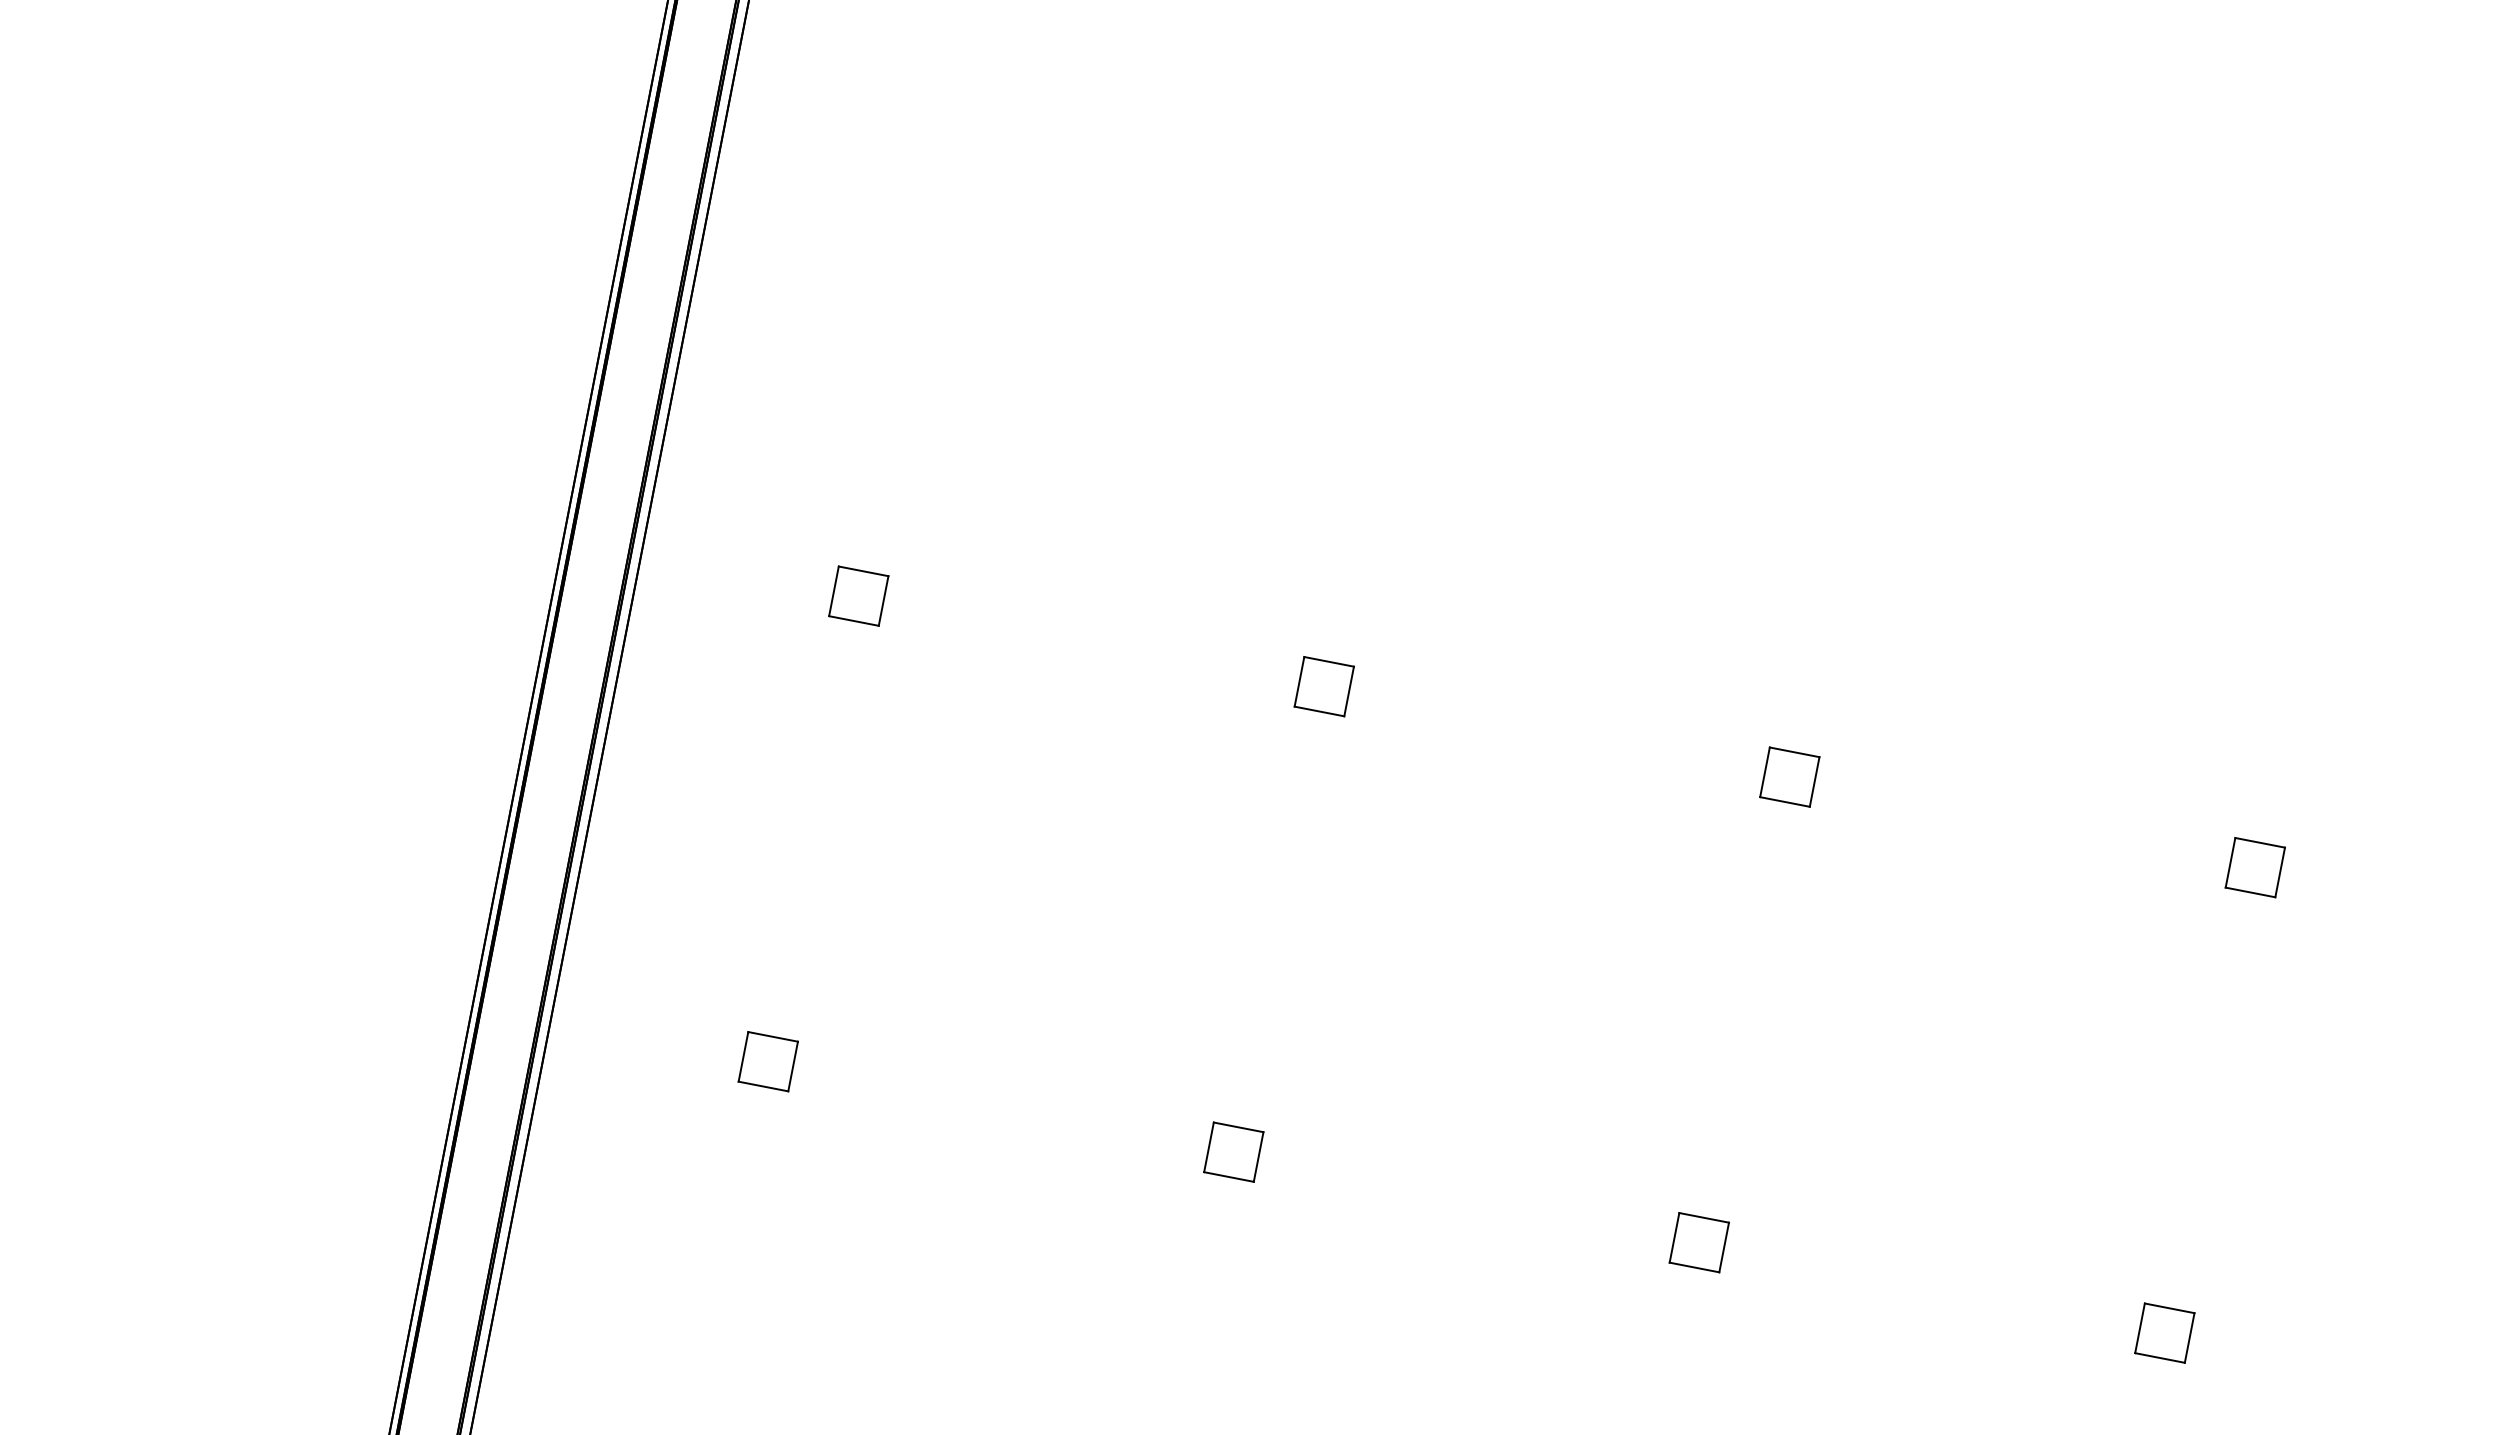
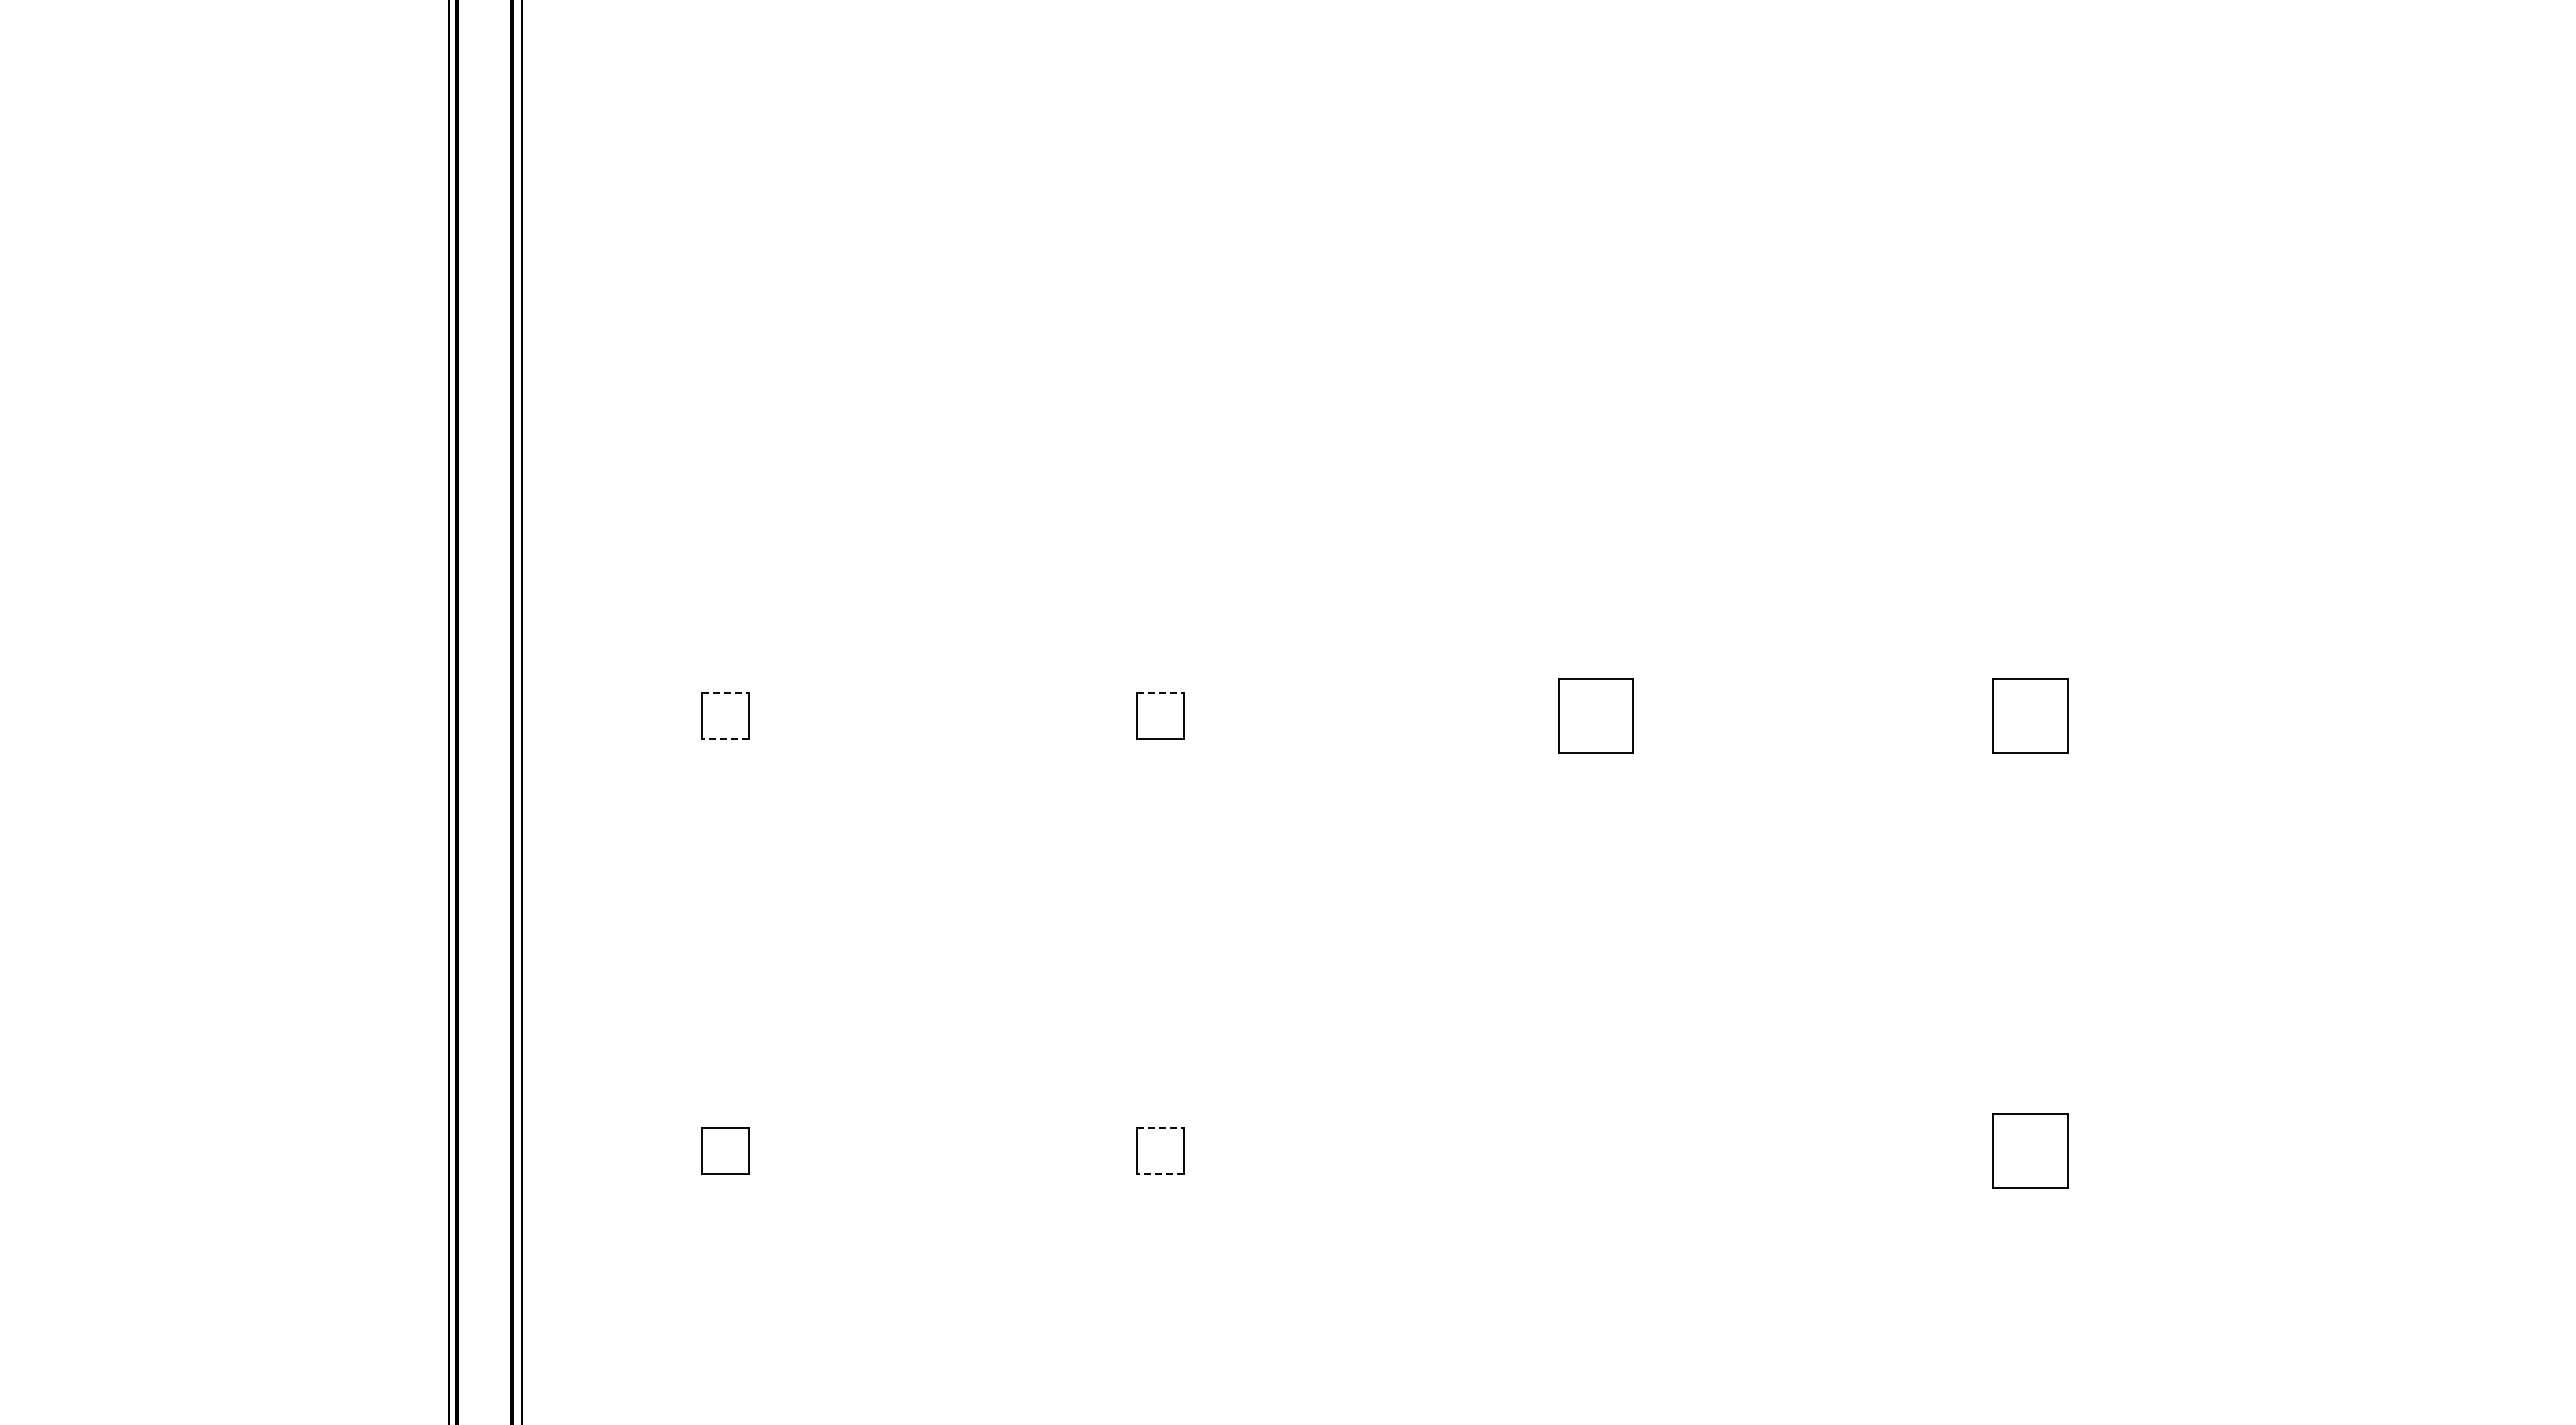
line: (863, 571) -> (725, 692), solid -> dashed
line: (852, 621) -> (724, 739), solid -> dashed
line: (1329, 661) -> (1160, 692), solid -> dashed
part: (1789, 776) -> (1595, 715), size x1.6
part: (2255, 867) -> (2030, 715), size x1.6
line: (1238, 1126) -> (1160, 1127), solid -> dashed
line: (1227, 1176) -> (1159, 1174), solid -> dashed
part: (1699, 1241) -> (1595, 1150), removed
part: (2164, 1332) -> (2030, 1150), size x1.6

